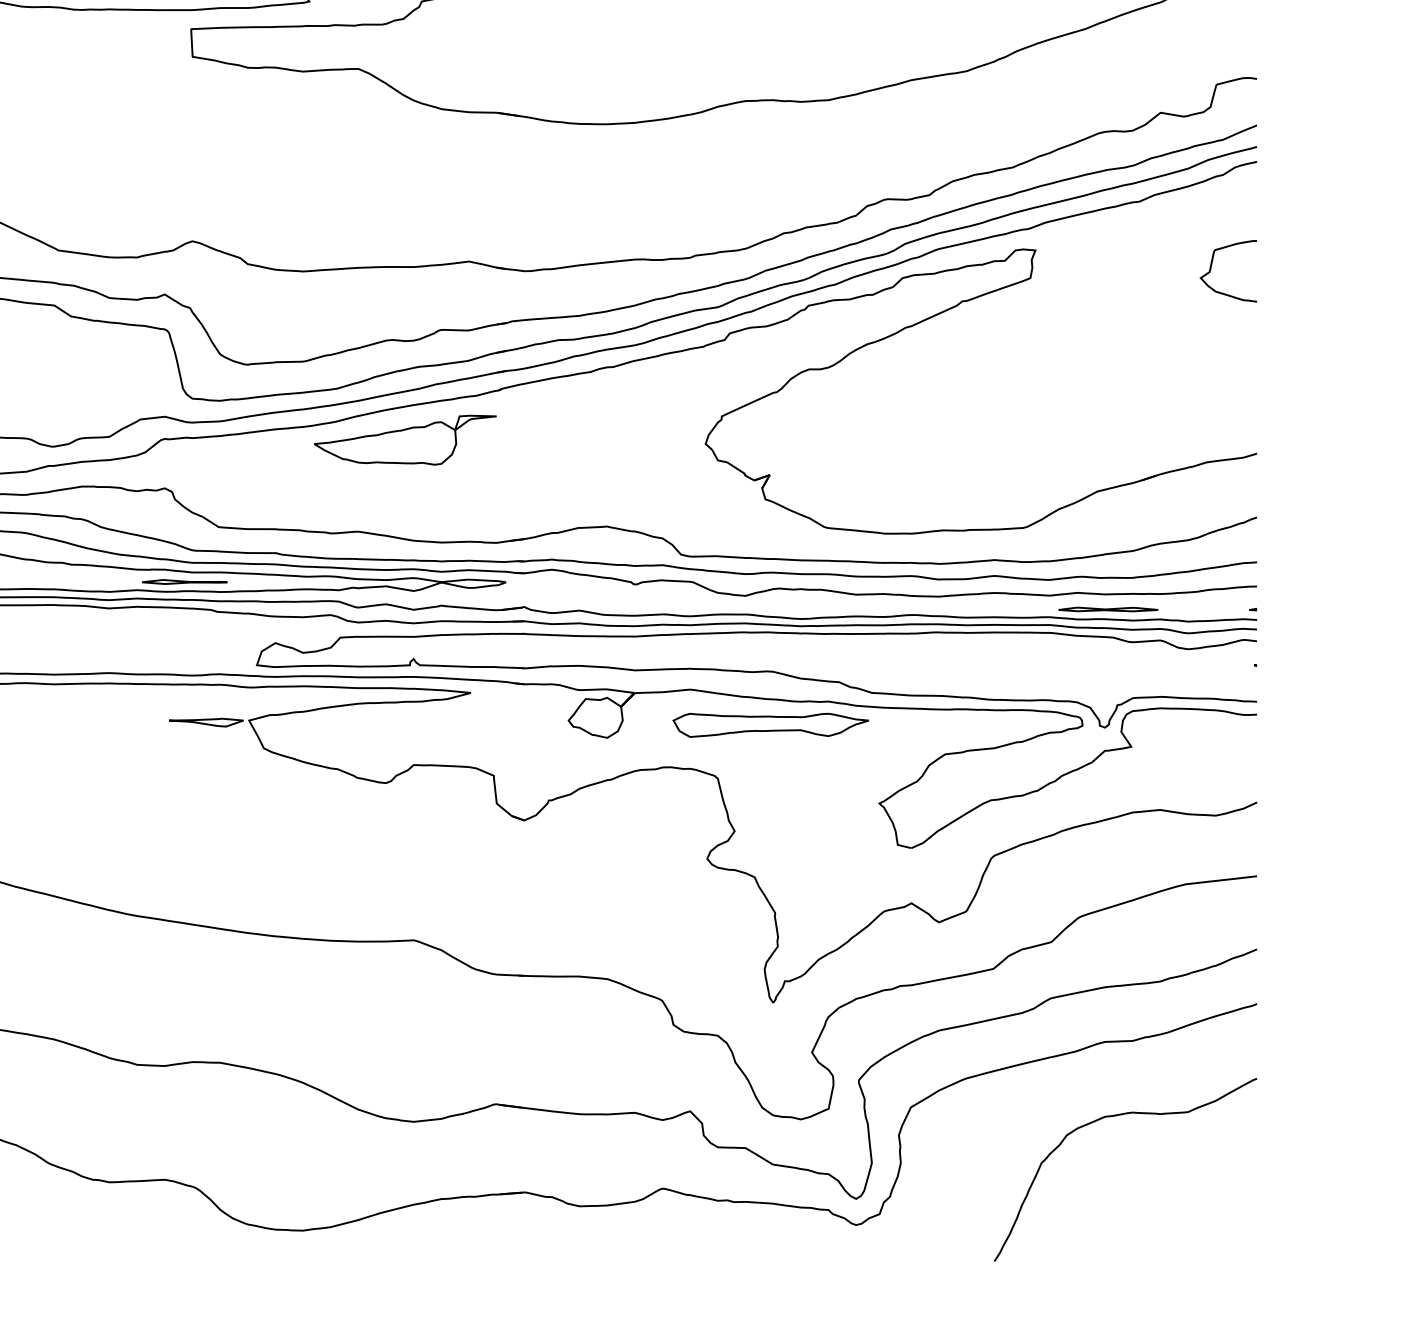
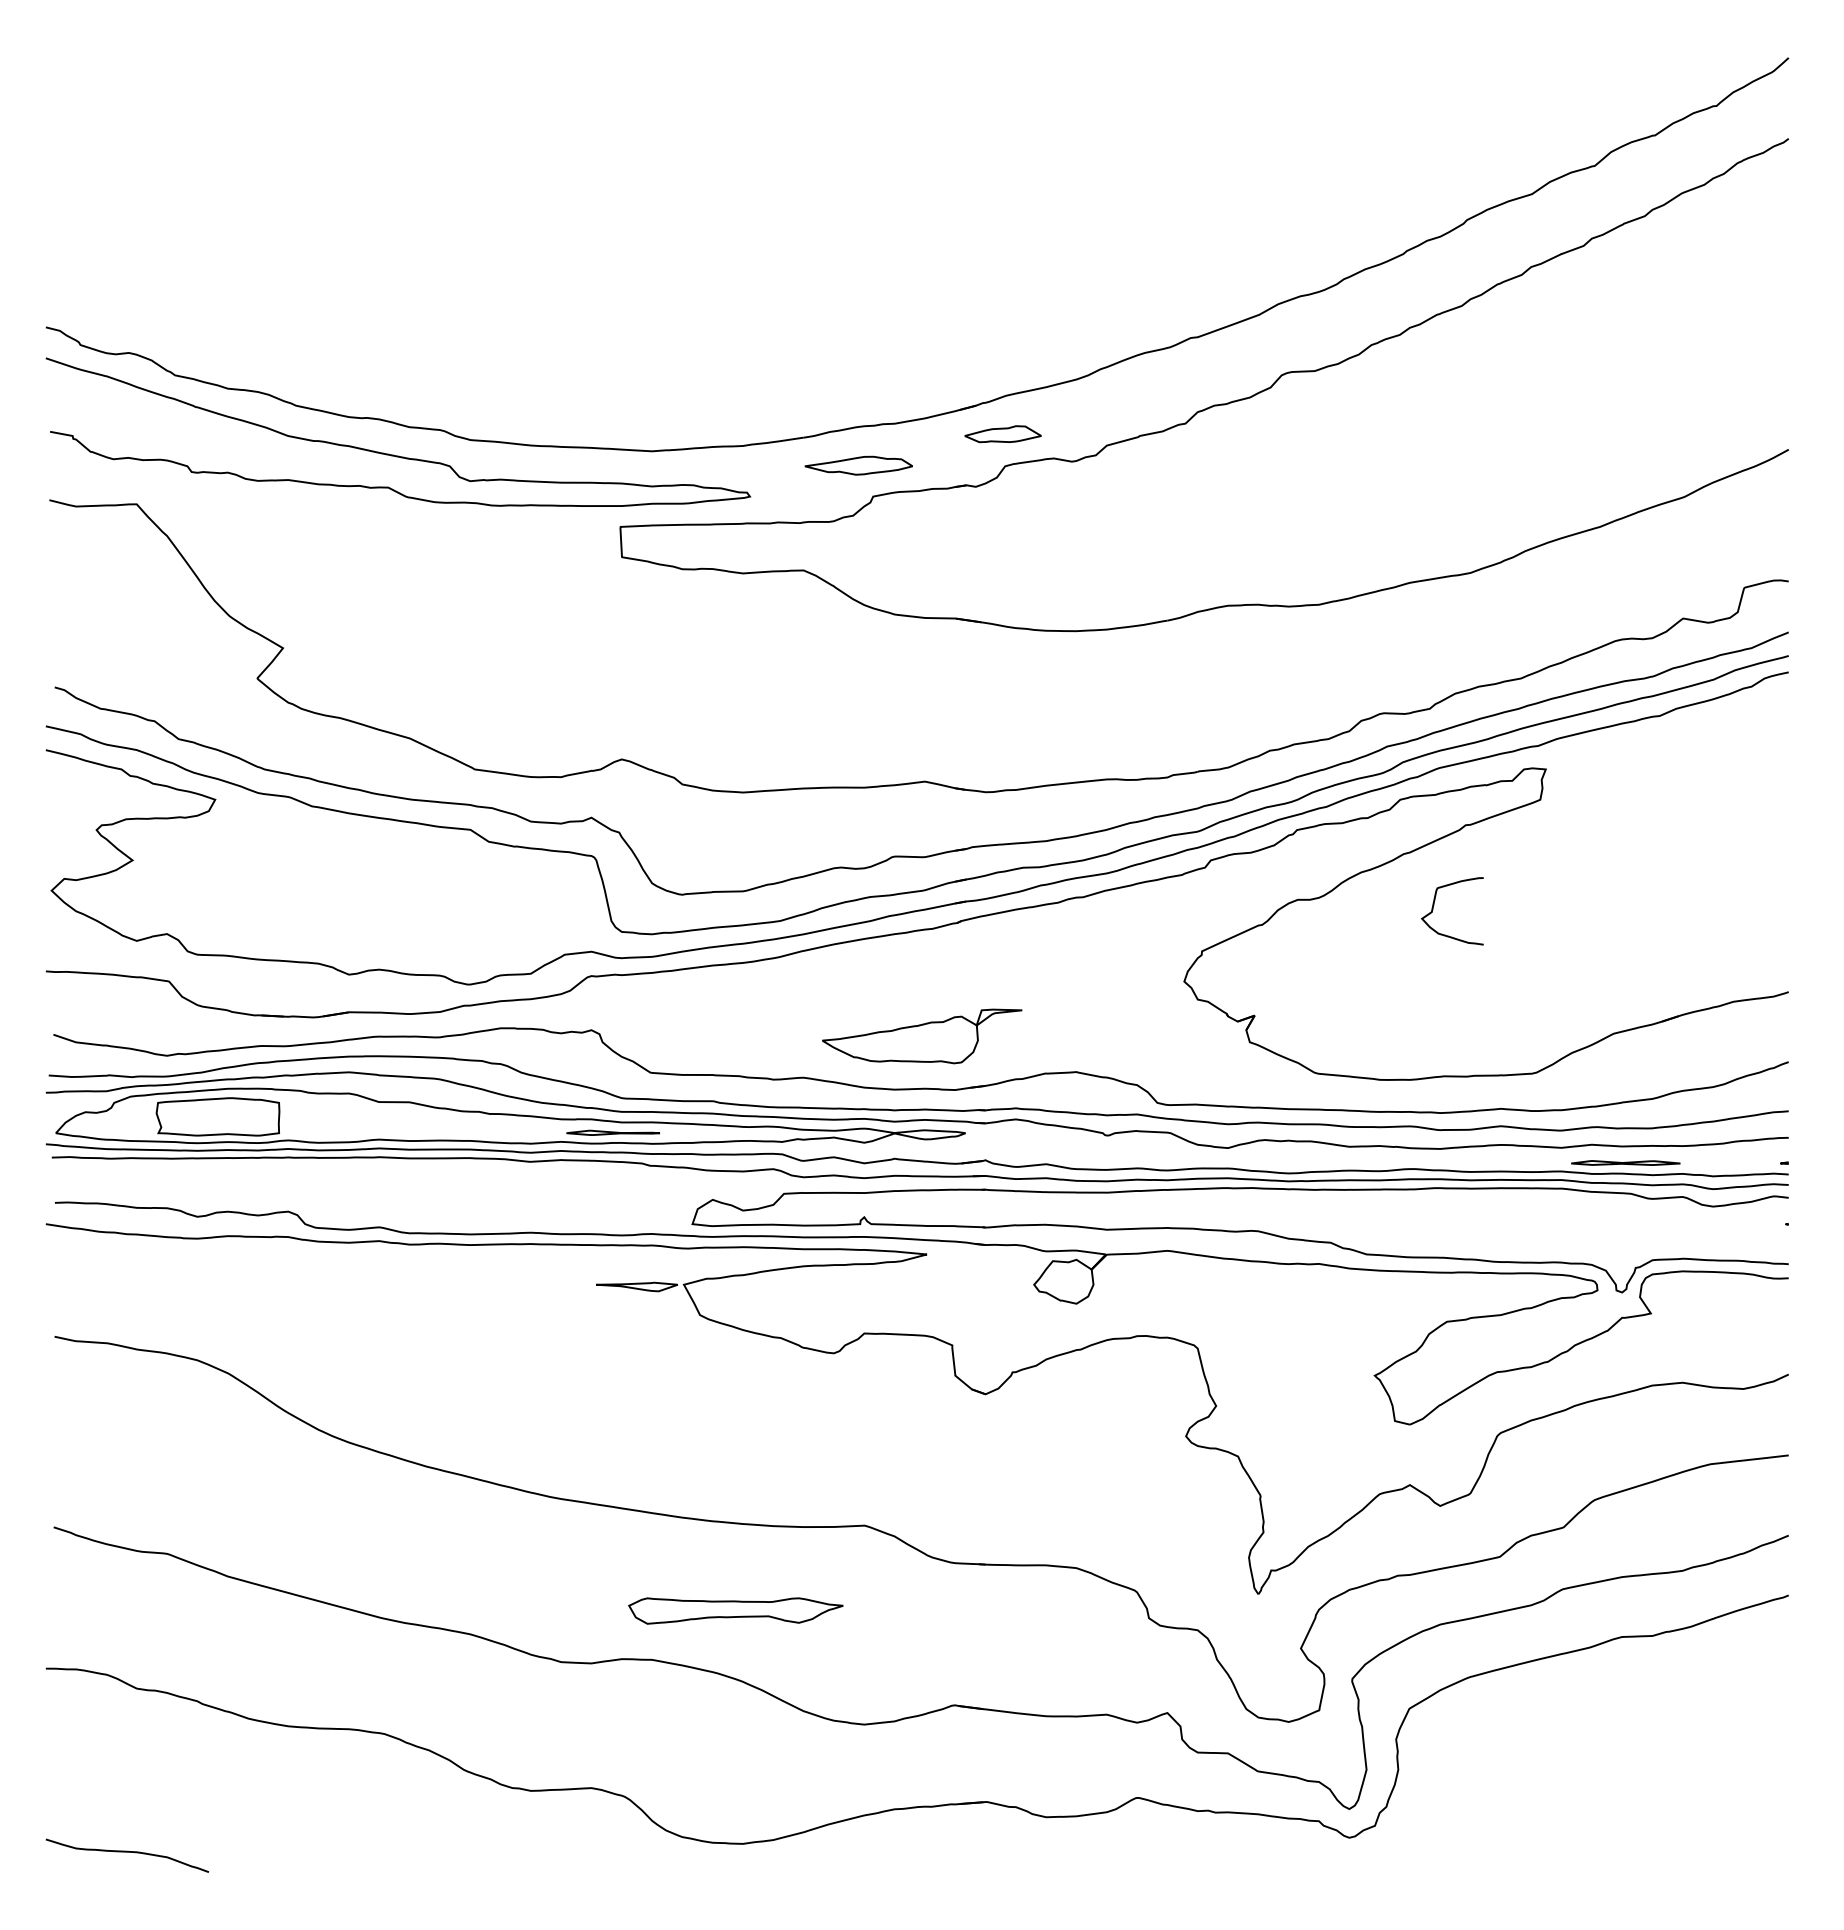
curve: (1212, 266) -> (1434, 905), moved
part: (405, 440) -> (922, 1036), moved
part: (770, 724) -> (735, 1610), moved
curve: (1117, 1116) -> (1635, 1718), removed

